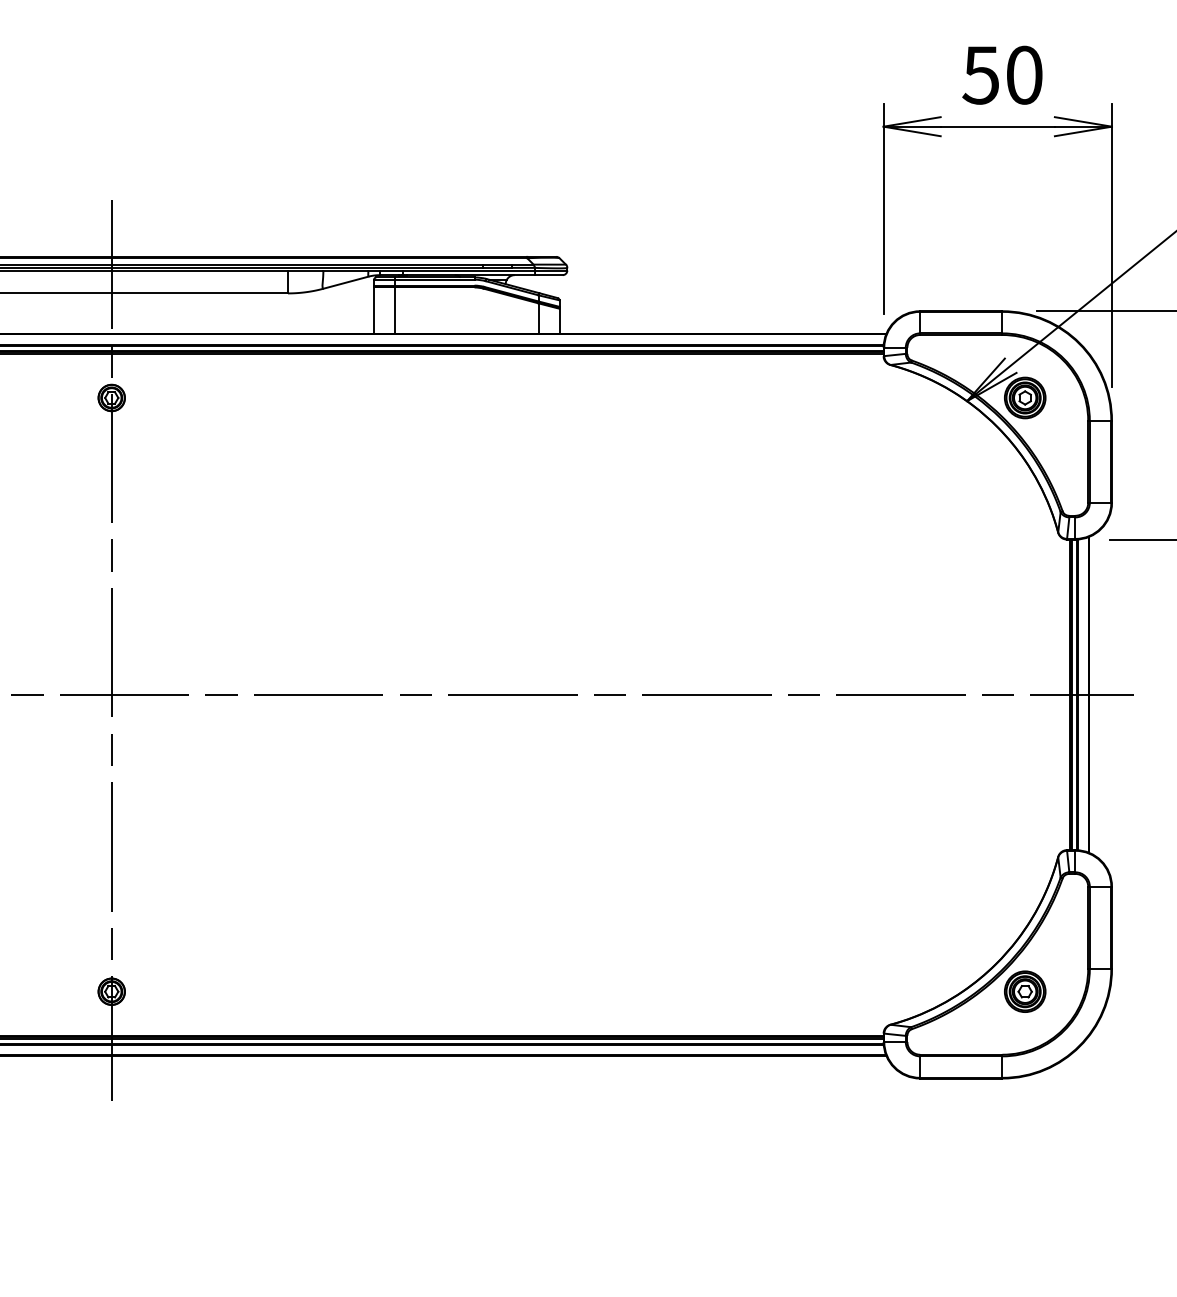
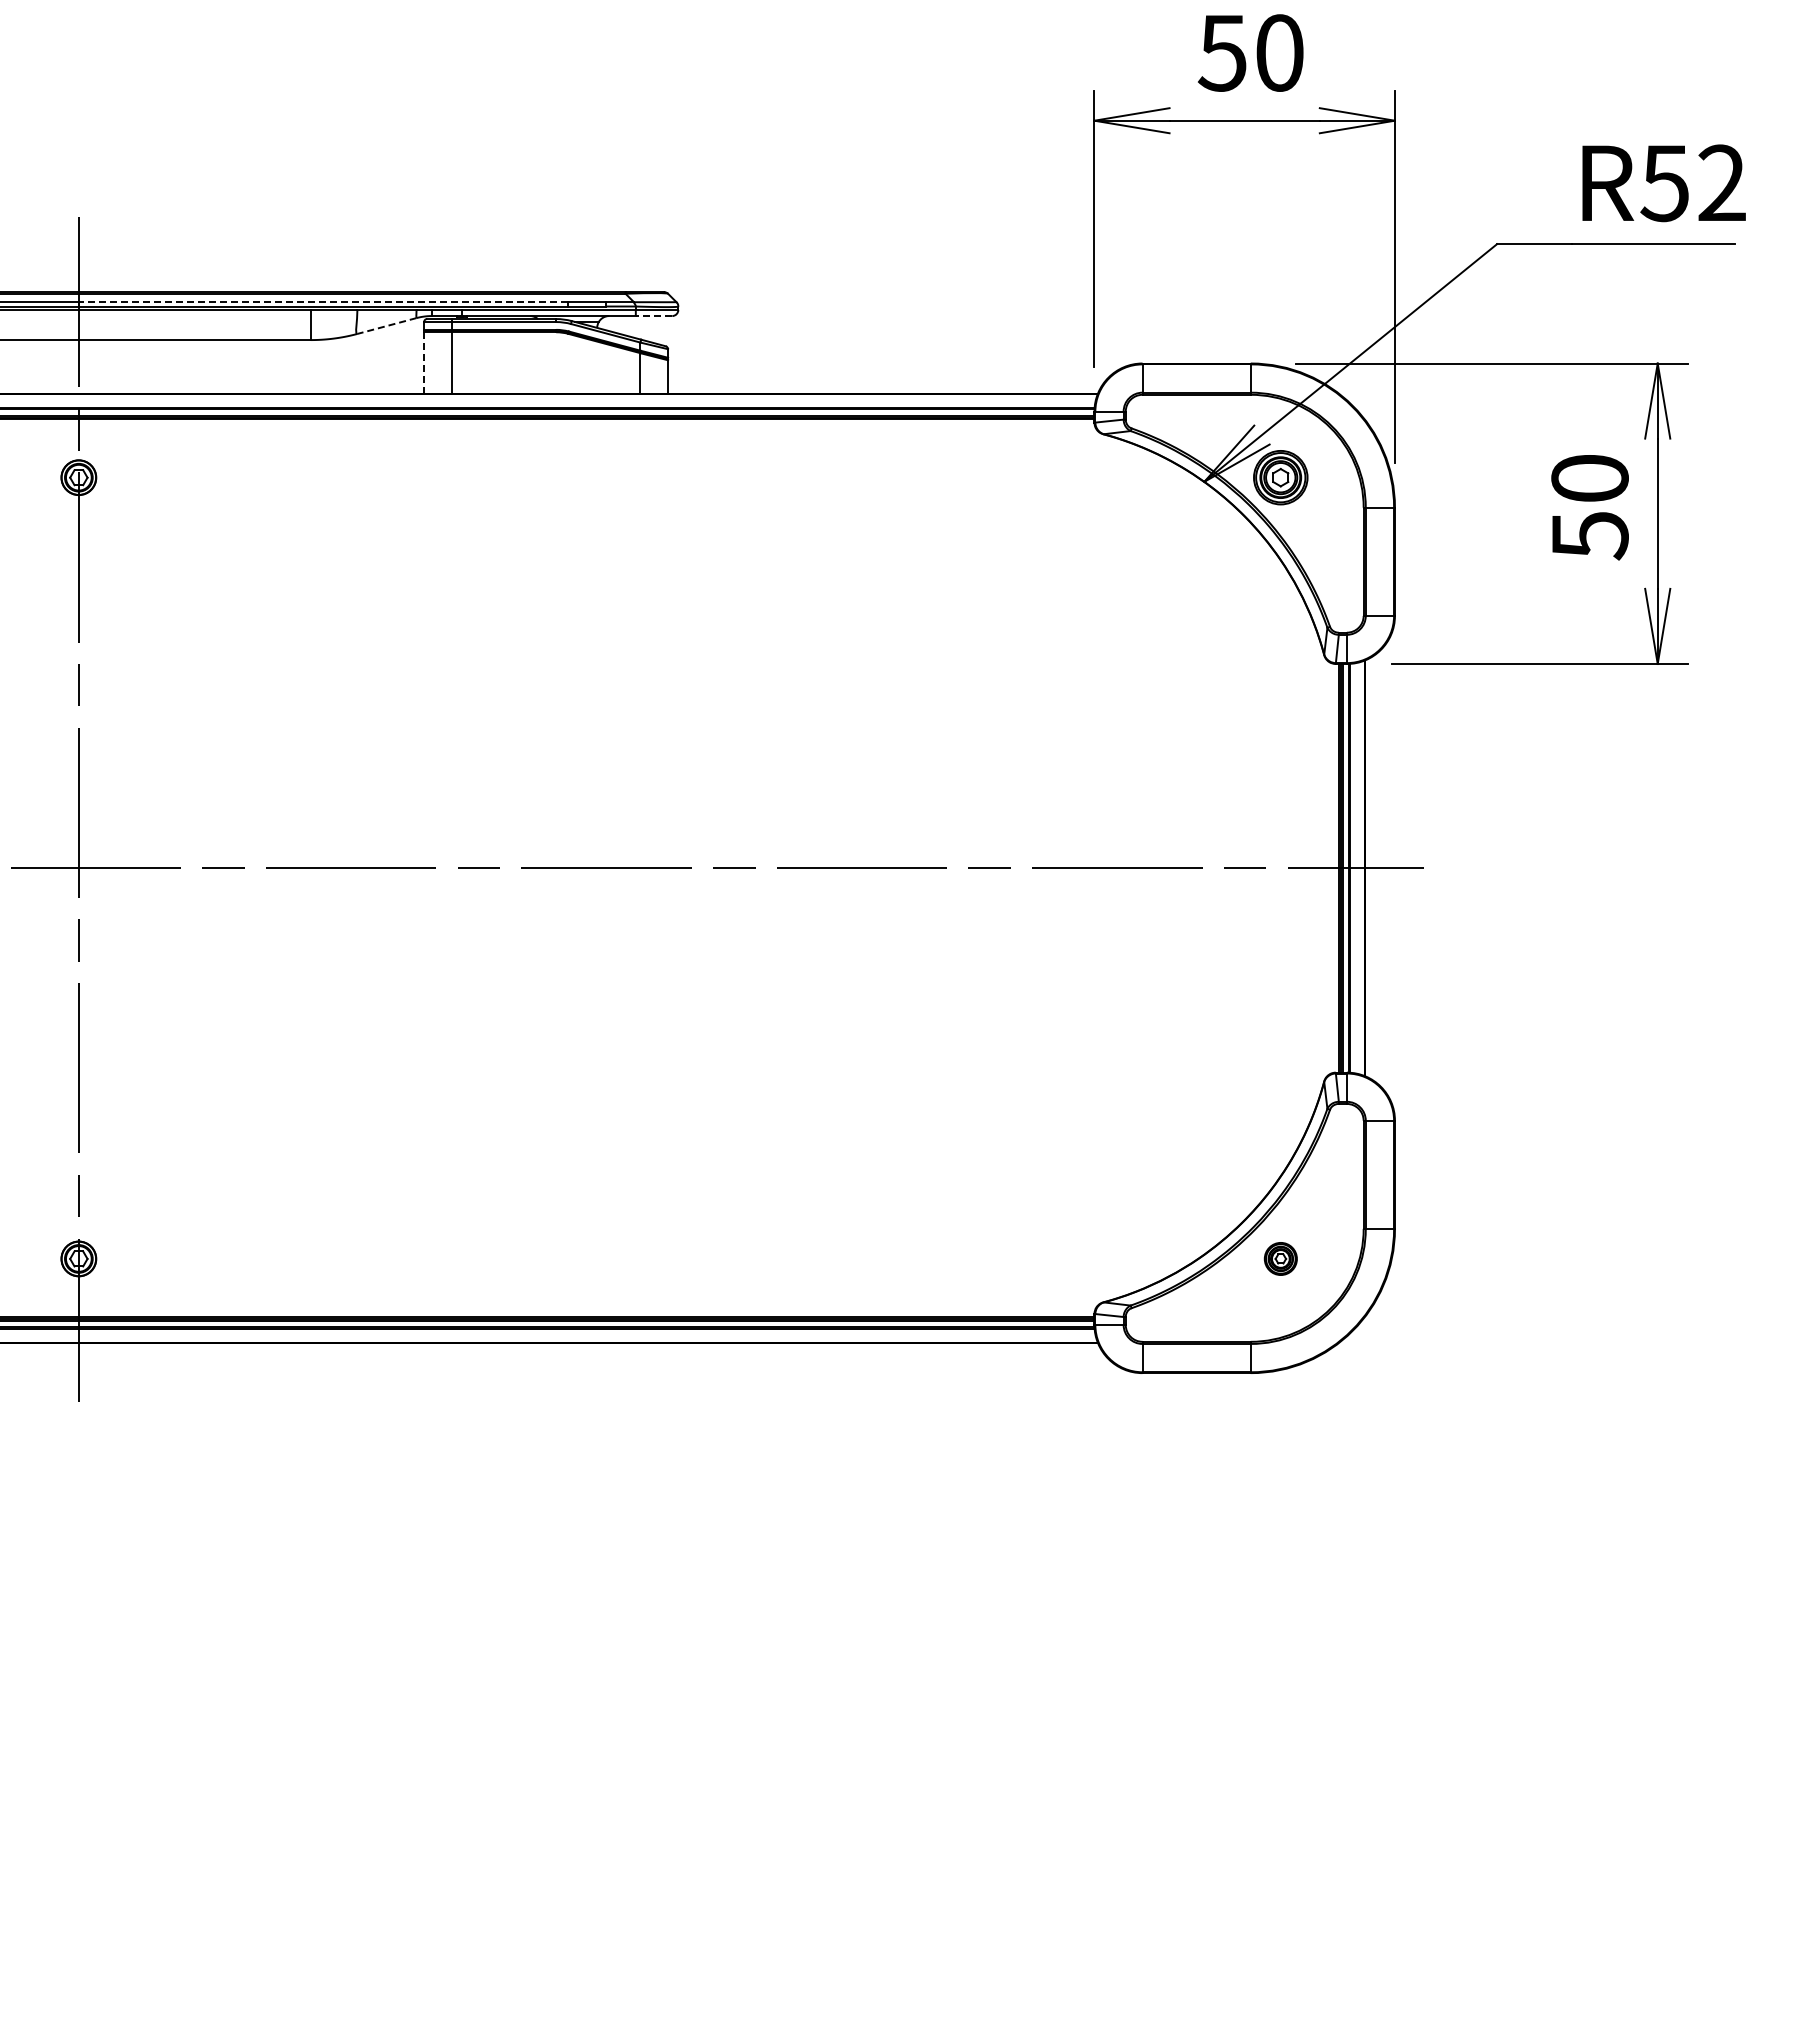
line: (296, 264) -> (322, 302), solid -> dashed
line: (548, 275) -> (653, 316), solid -> dashed
line: (345, 283) -> (386, 326), solid -> dashed
line: (374, 310) -> (424, 362), solid -> dashed
part: (1024, 991) -> (1280, 1258), size x0.6

